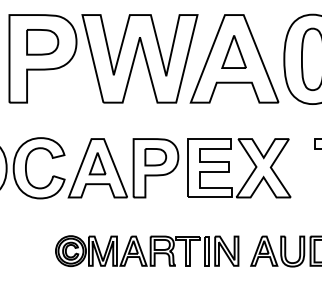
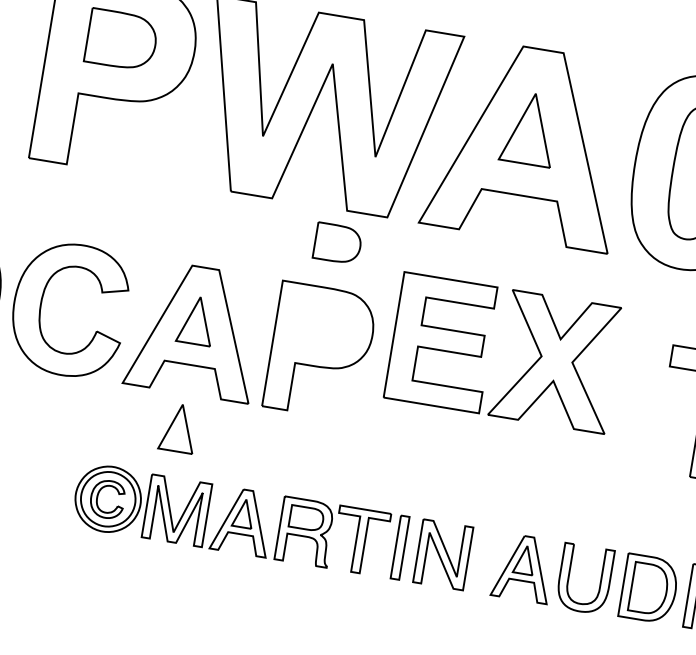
part: (155, 157) -> (337, 244), moved
part: (229, 168) -> (483, 350), moved
part: (97, 213) -> (178, 427), added

